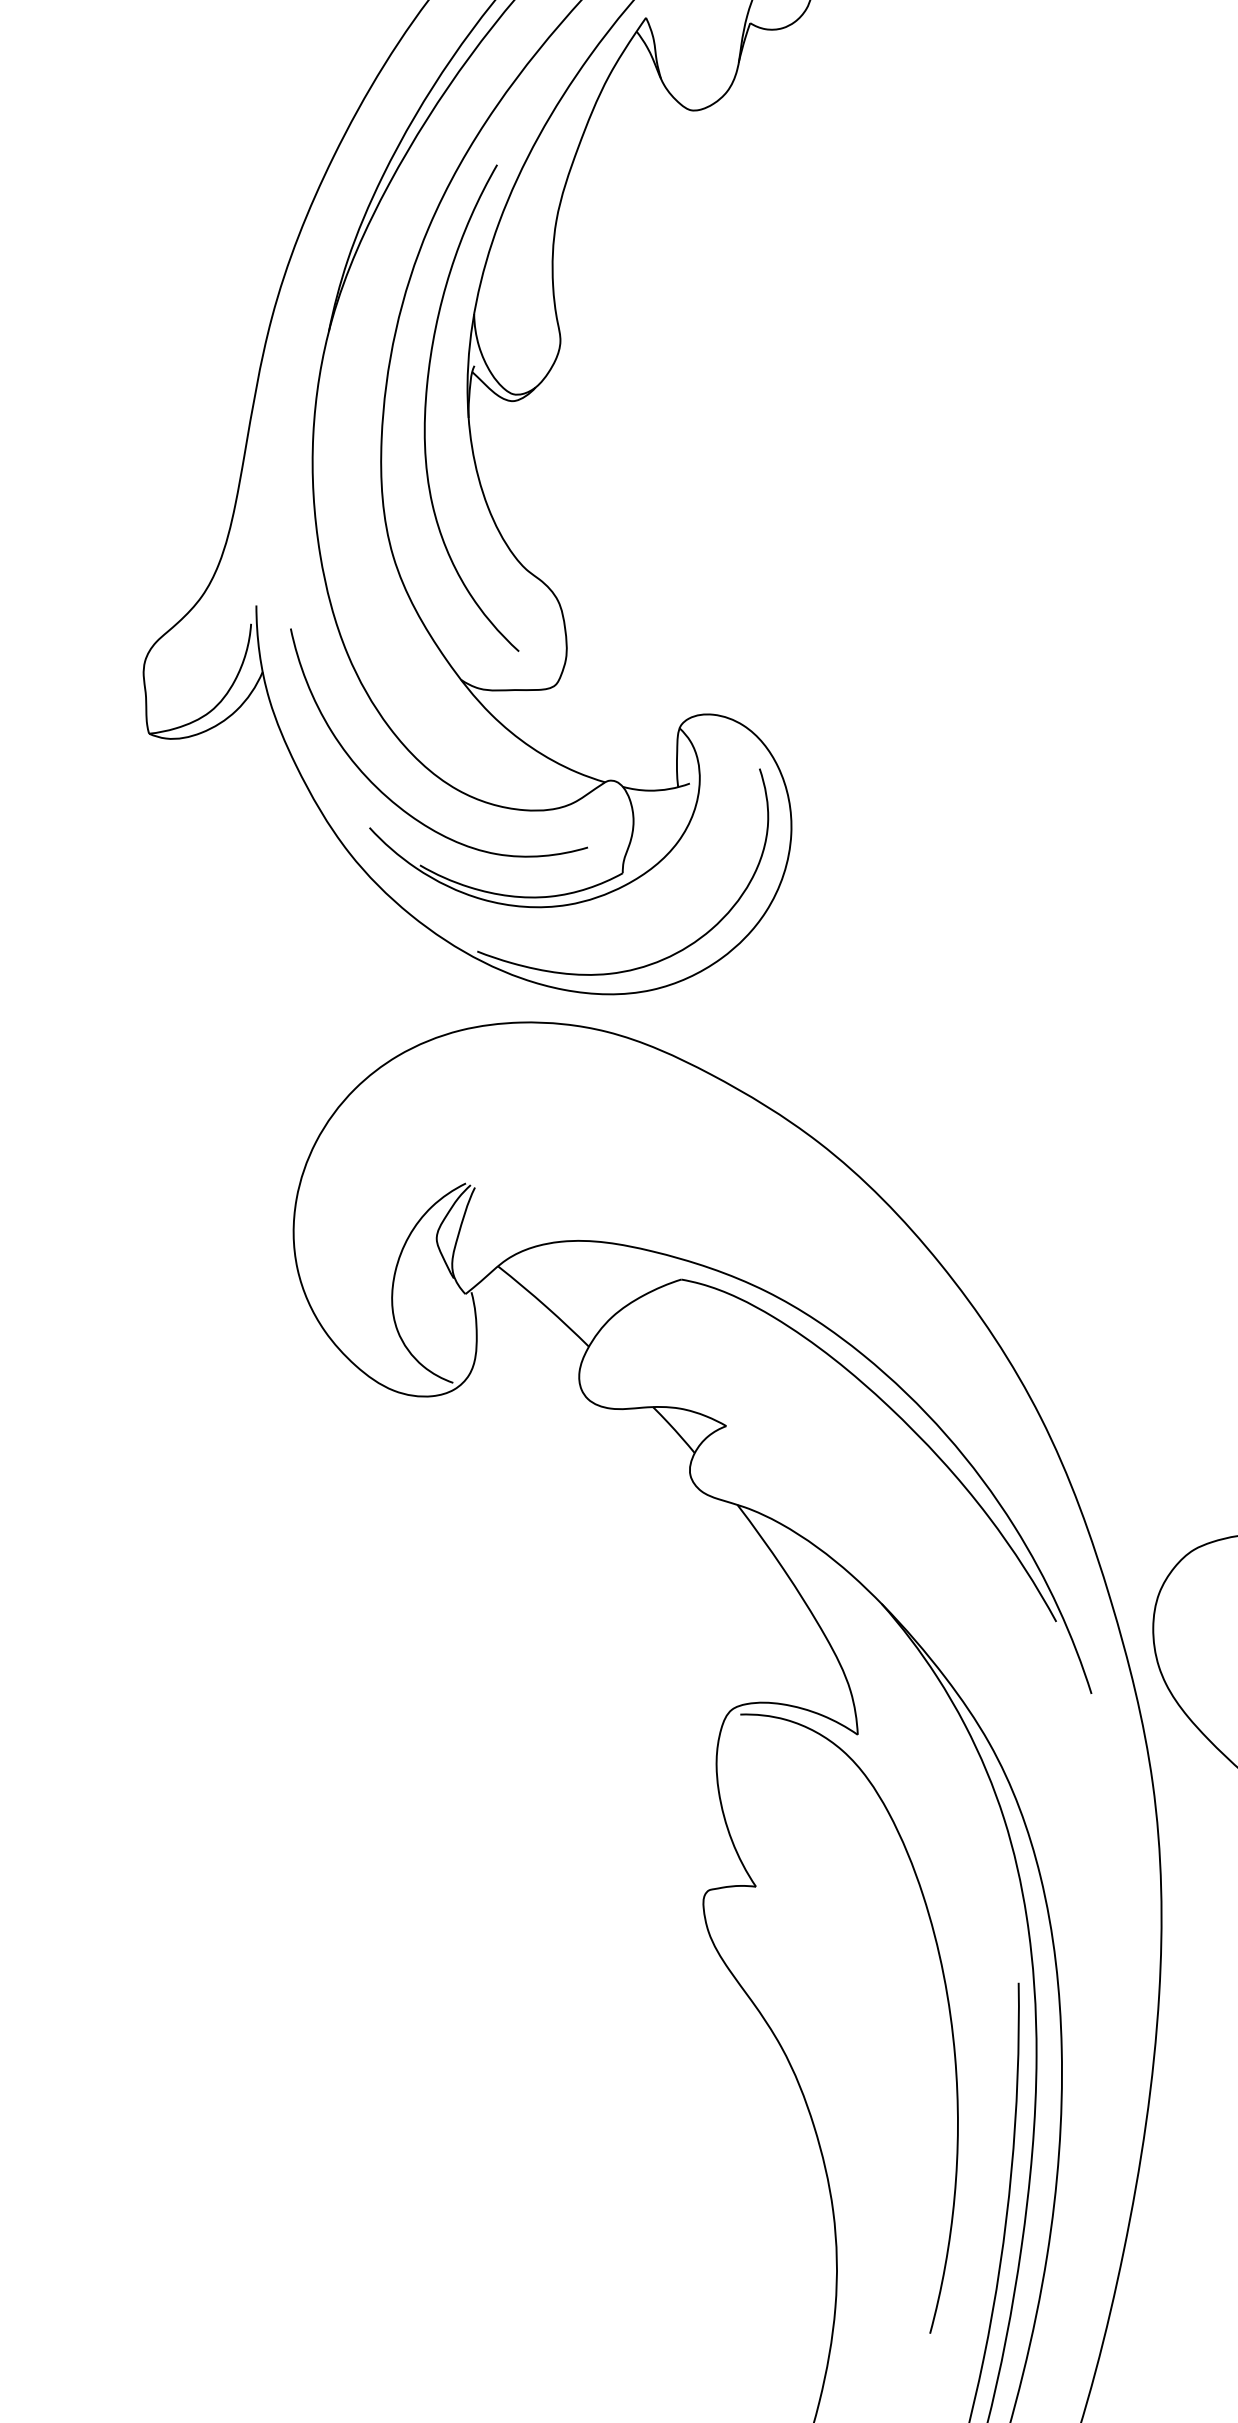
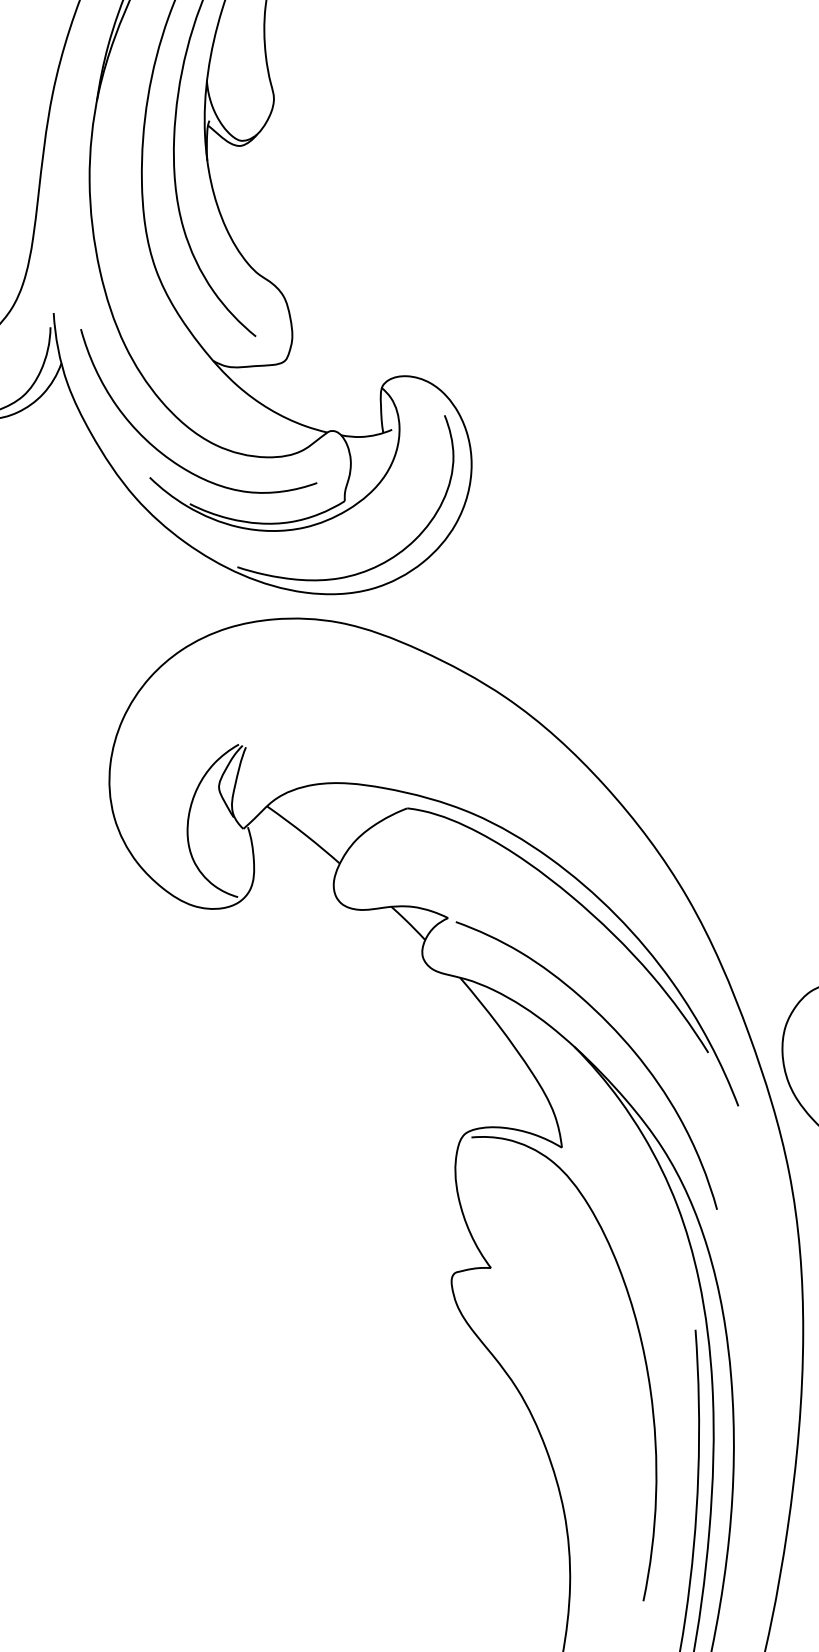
curve: (940, 1592) -> (618, 1035), added

